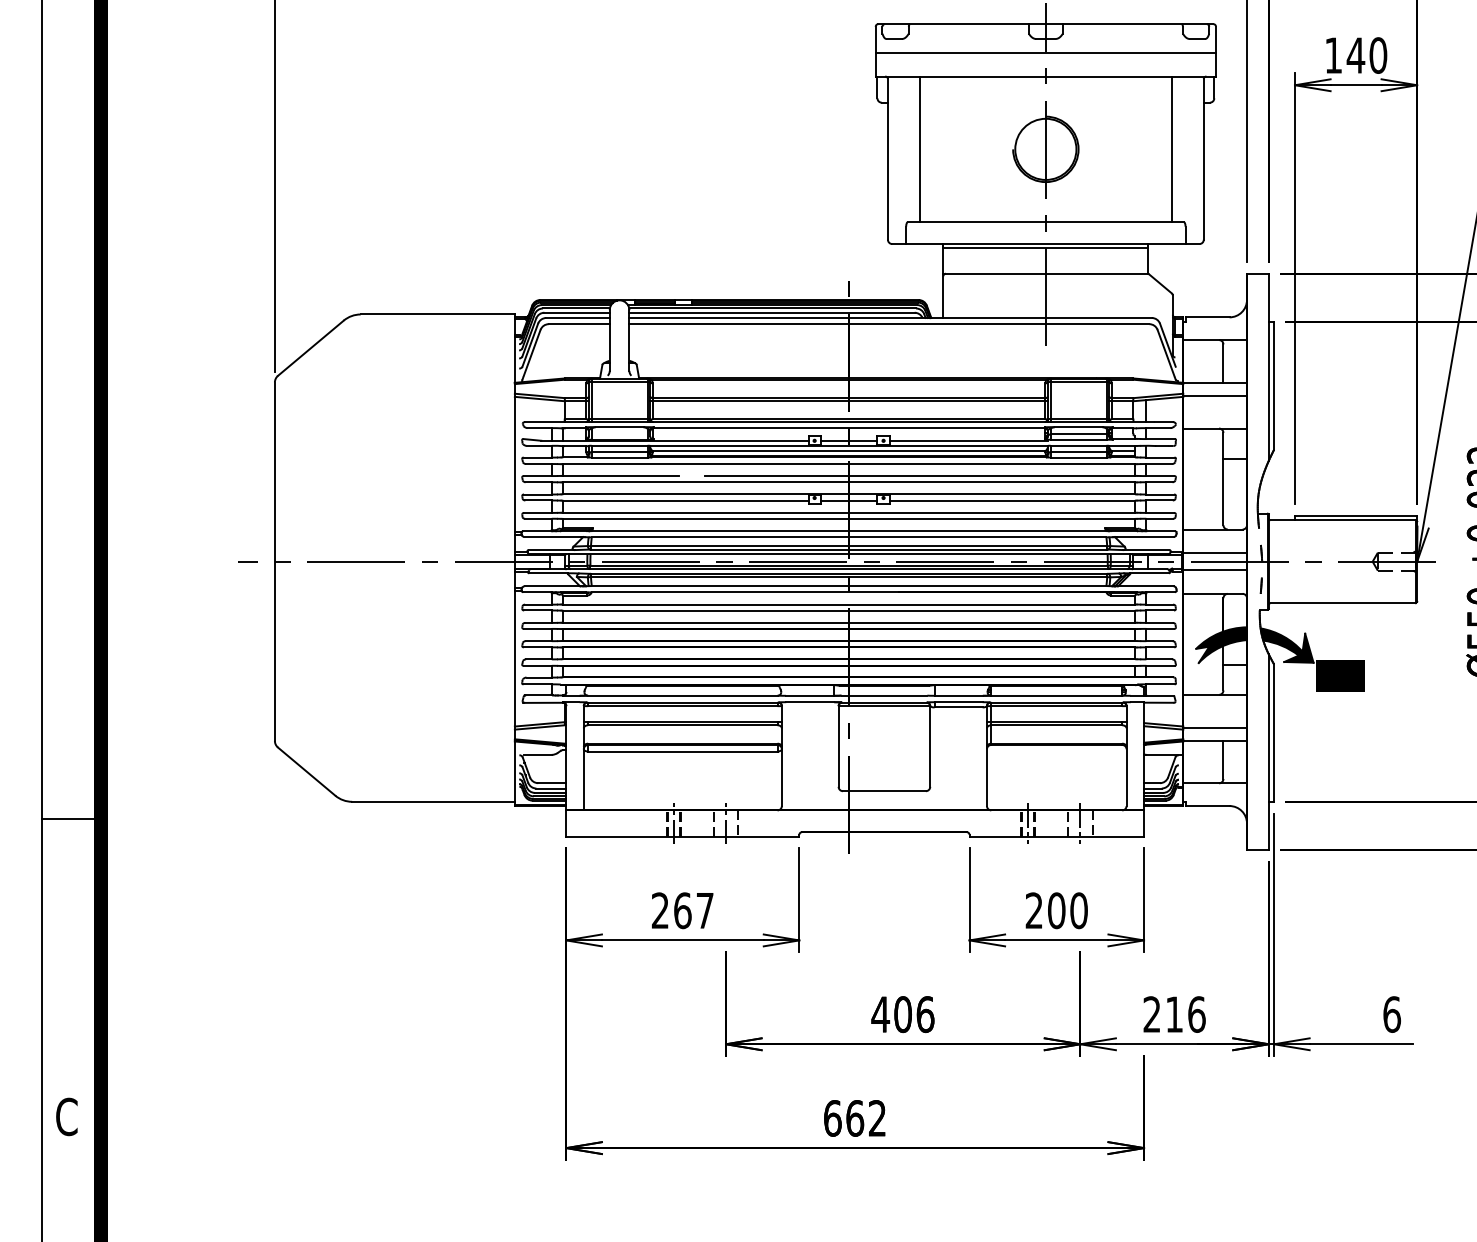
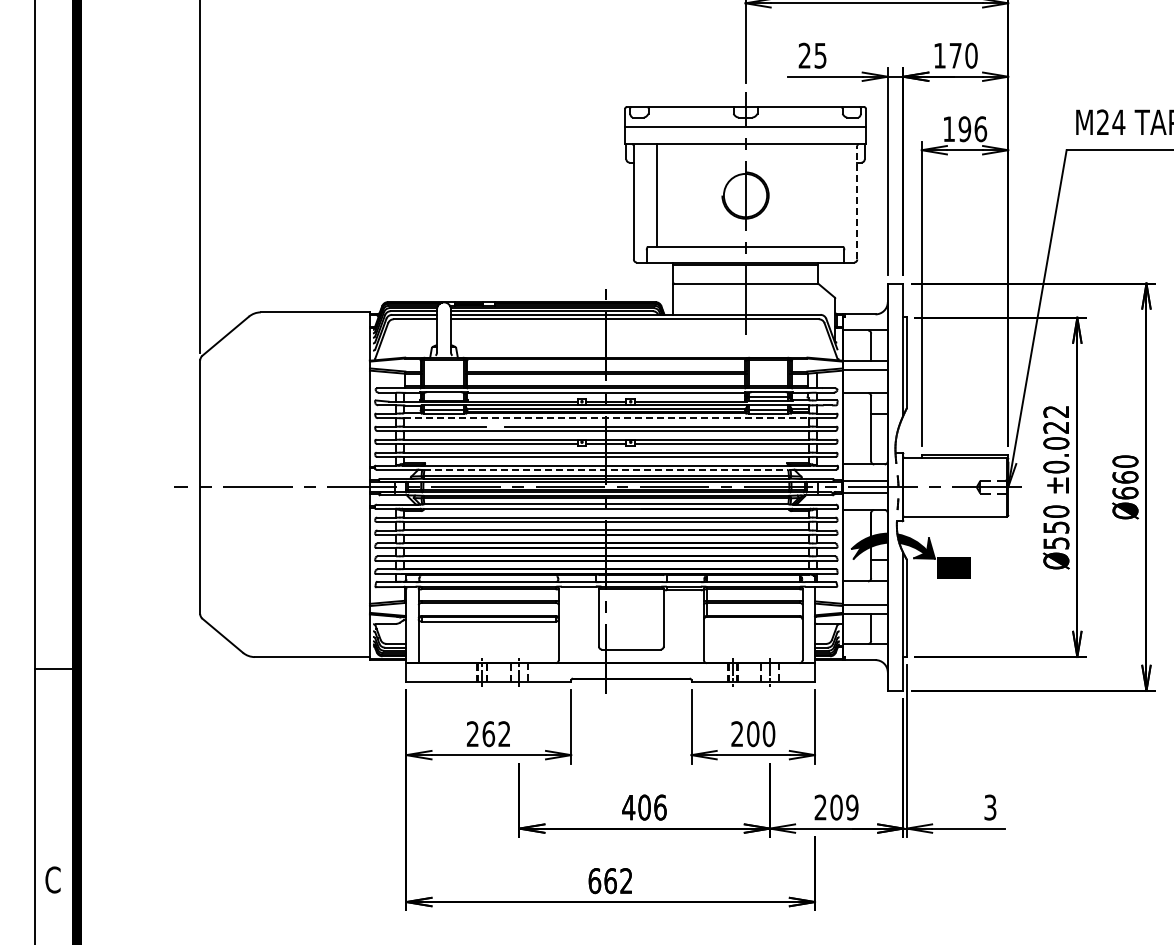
text: (1366, 55) -> (972, 129), 140 -> 196
line: (1171, 149) -> (834, 195), removed
line: (1204, 159) -> (857, 202), solid -> dashed
line: (849, 464) -> (606, 418), solid -> dashed
line: (849, 538) -> (606, 470), solid -> dashed
text: (705, 909) -> (504, 733), 267 -> 262
text: (1185, 1014) -> (844, 807), 216 -> 209
text: (1392, 1014) -> (990, 807), 6 -> 3

